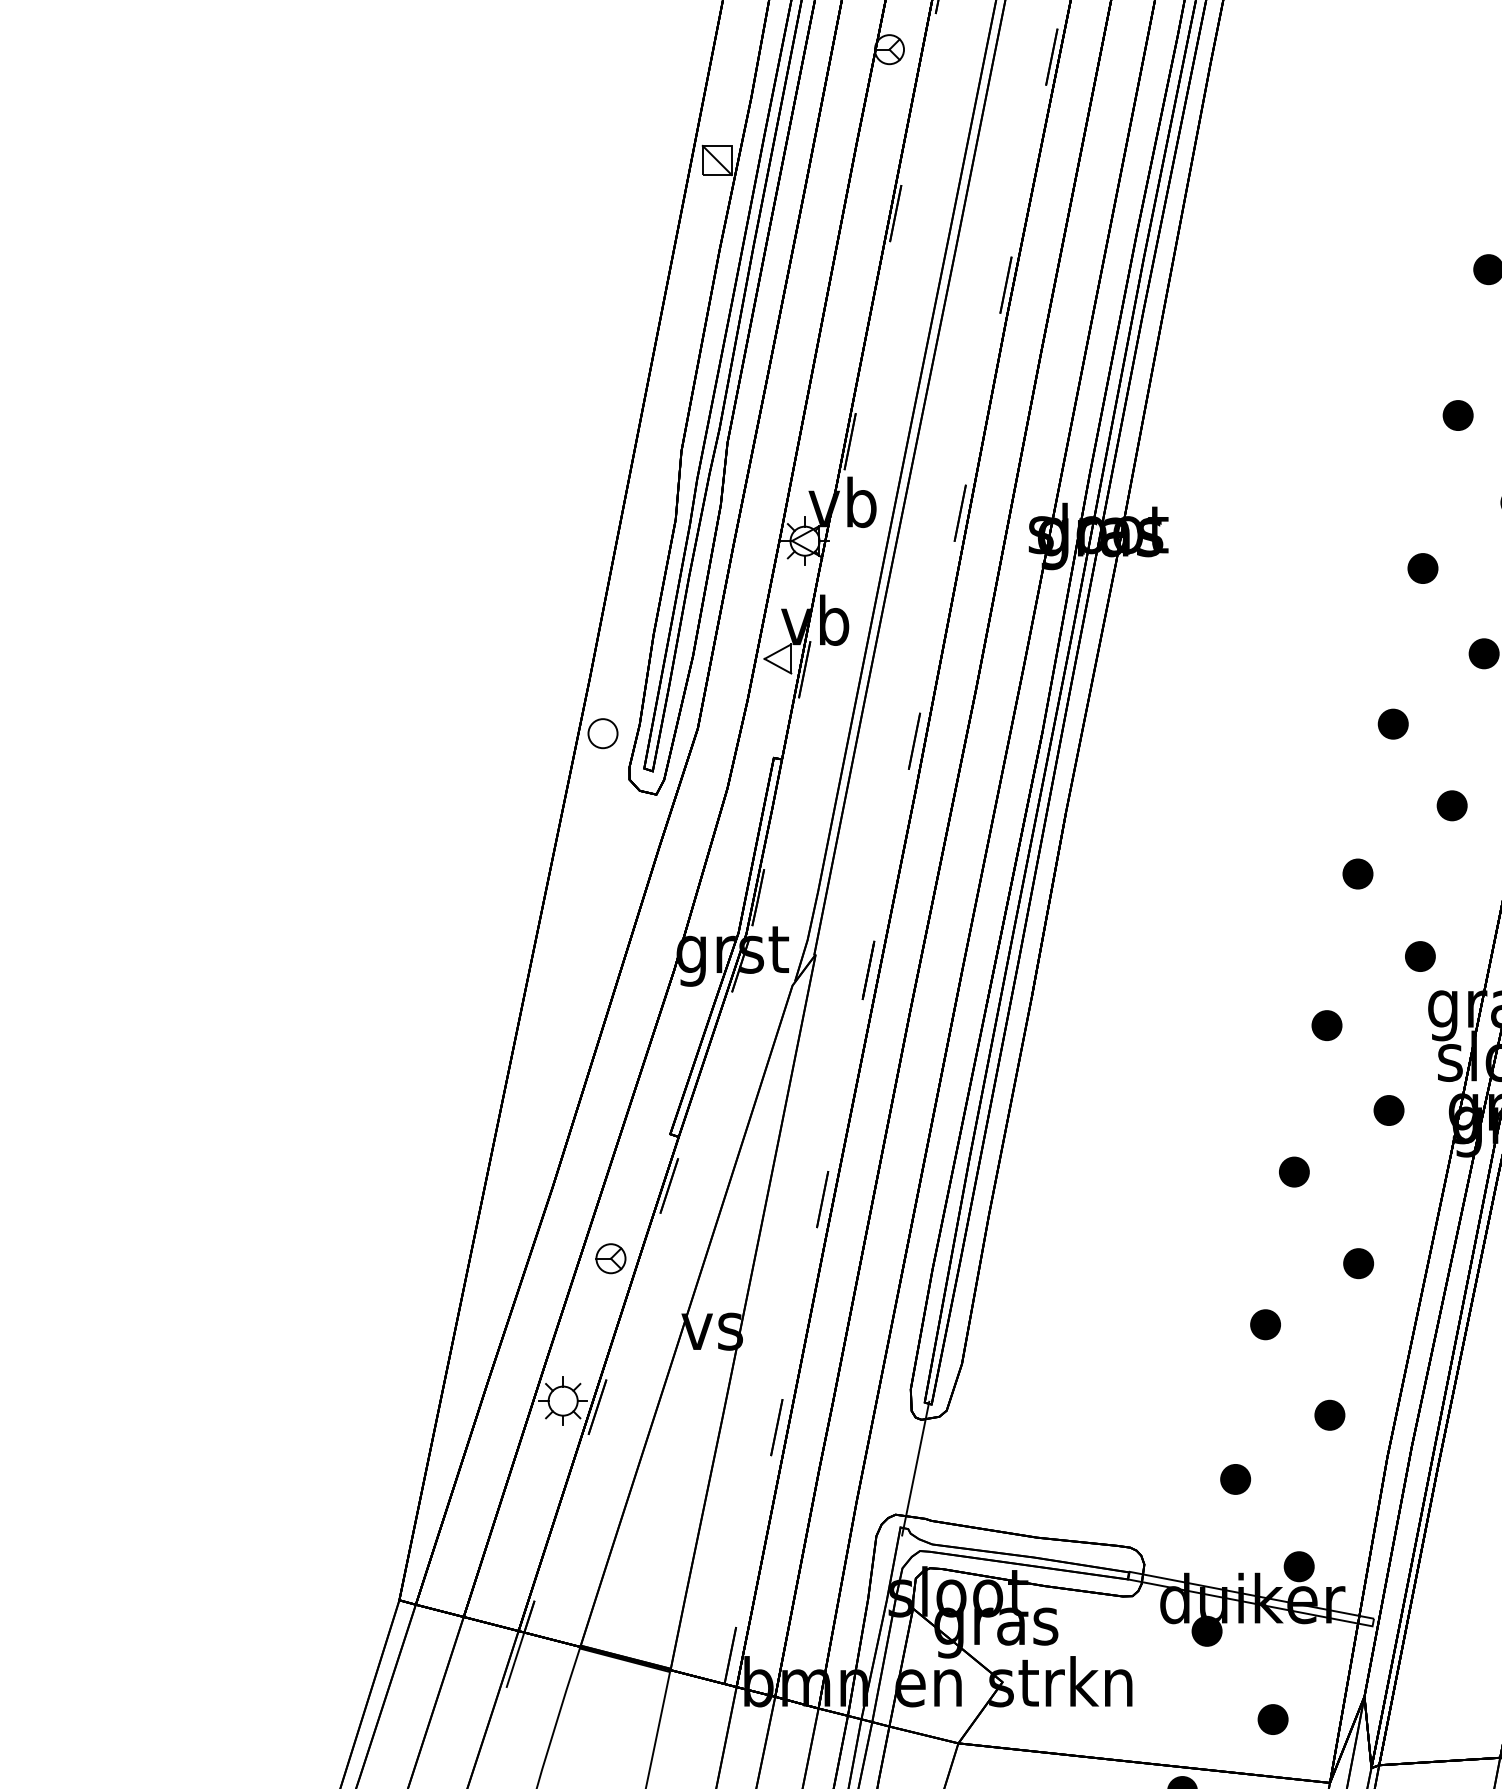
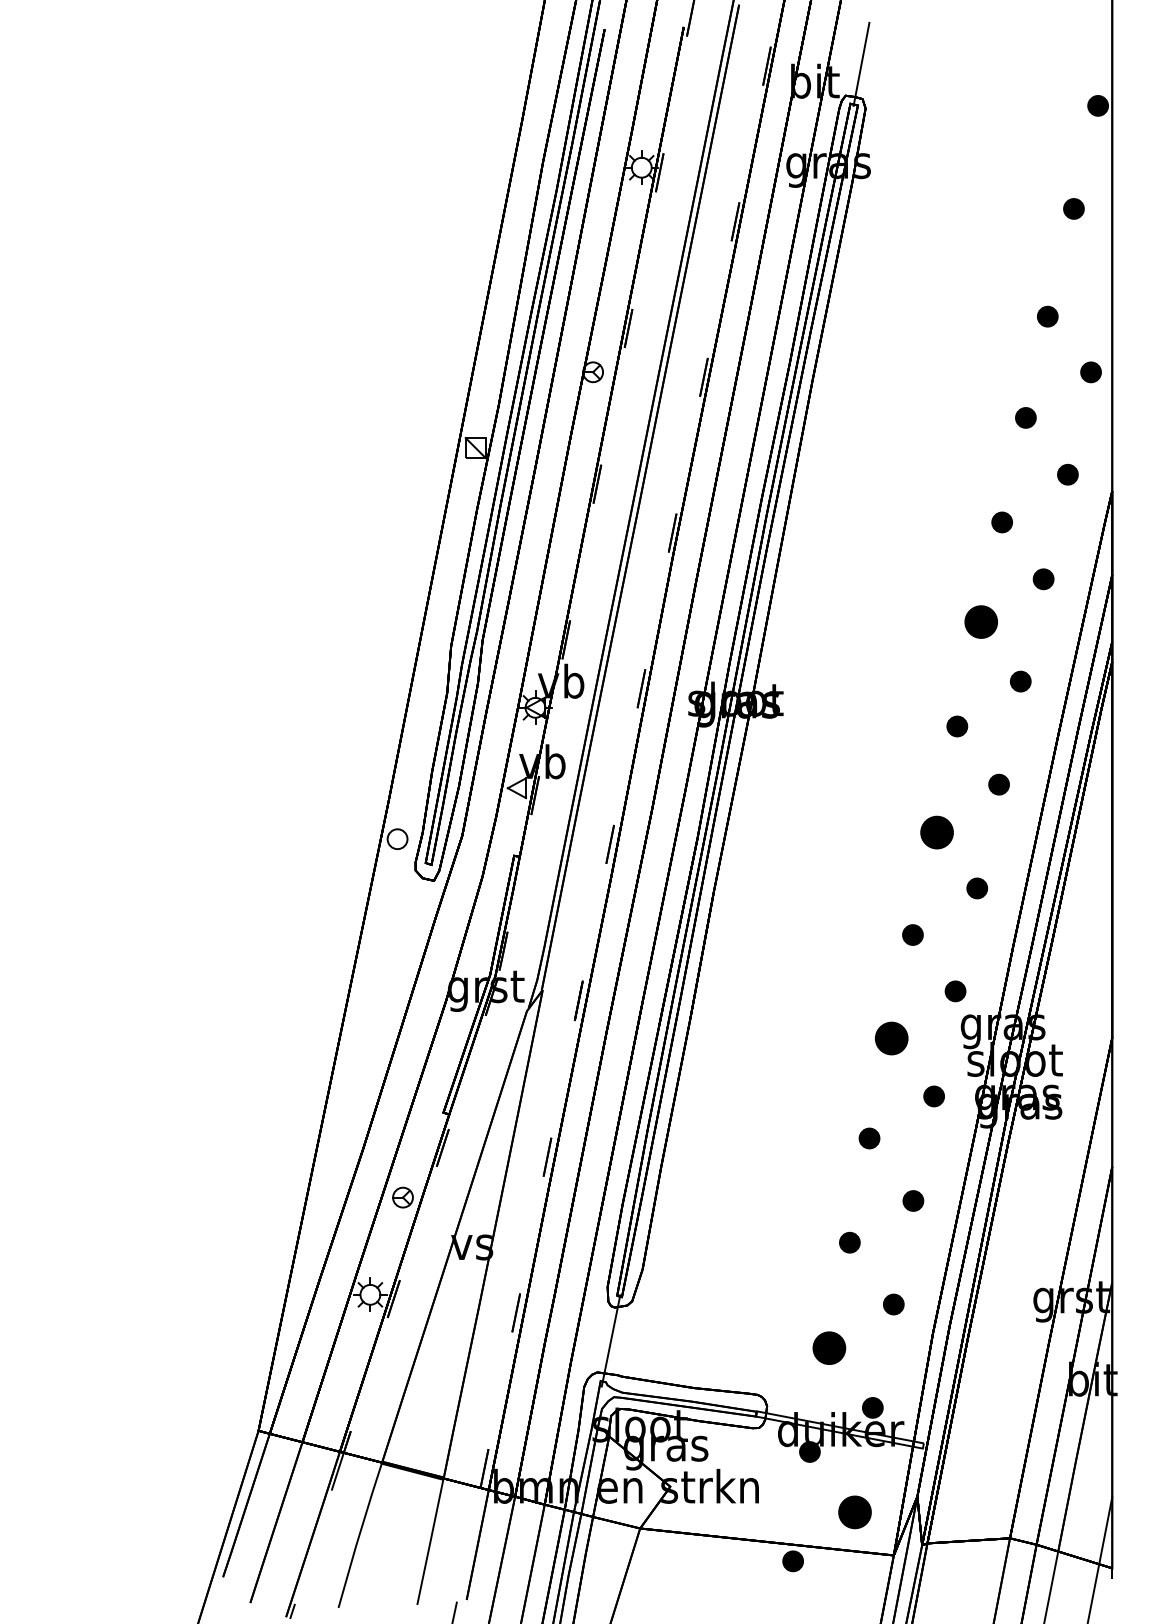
part: (1458, 414) -> (981, 621), size x1.6
part: (1392, 723) -> (936, 832), size x1.6
part: (1326, 1025) -> (891, 1038), size x1.6
part: (1235, 1479) -> (829, 1348), size x1.6
part: (1272, 1718) -> (854, 1511), size x1.6

